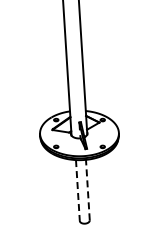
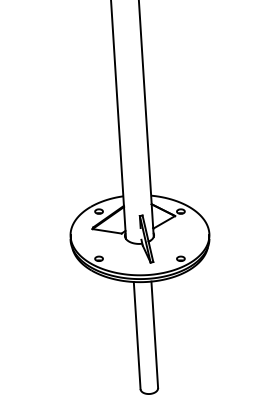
line: (87, 189) -> (154, 333), dashed -> solid
line: (77, 191) -> (136, 337), dashed -> solid

